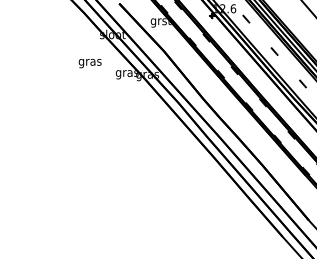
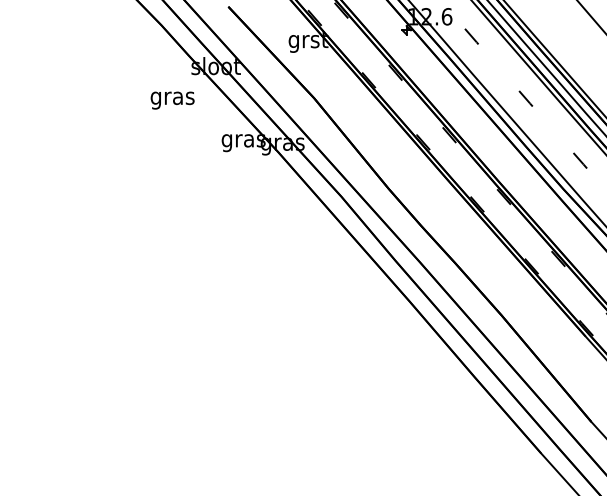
text: (89, 63) -> (171, 100), moved

